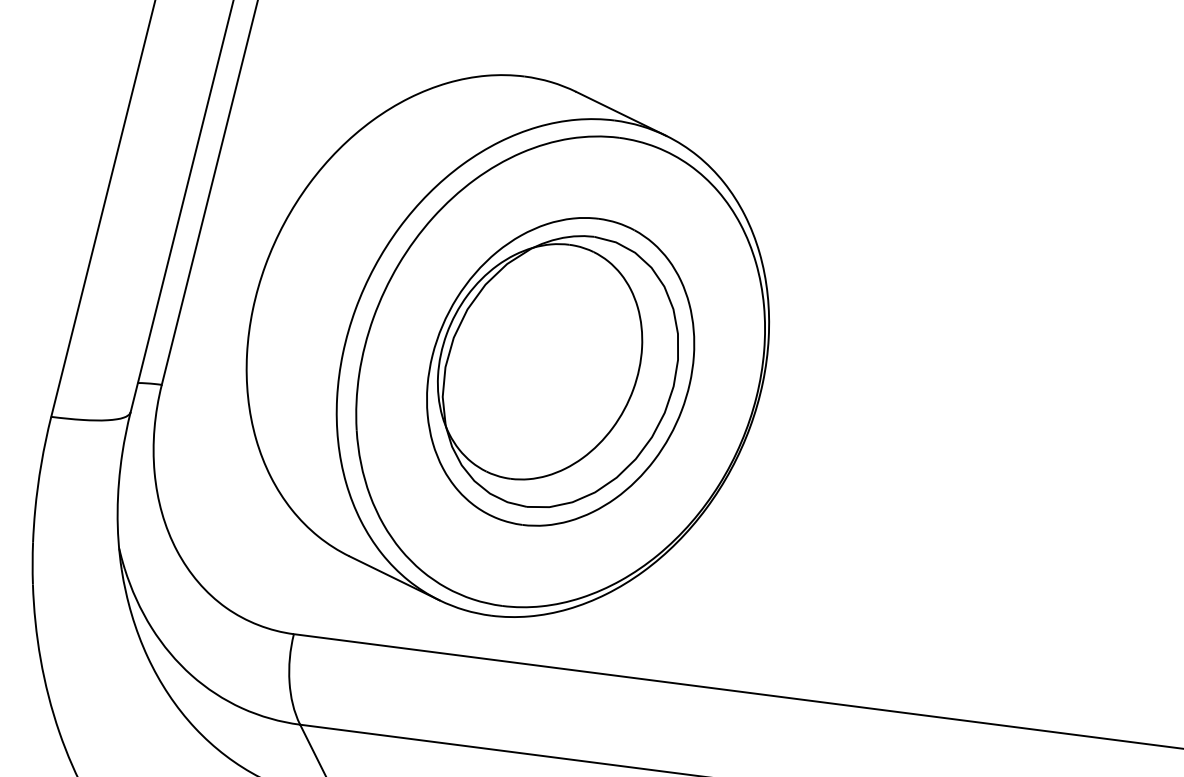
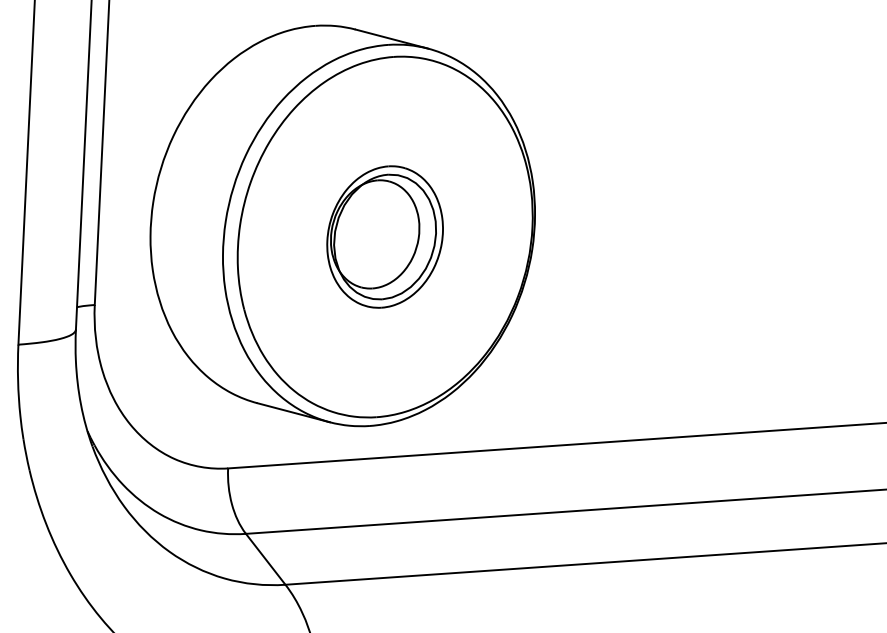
part: (559, 370) -> (384, 236), size x0.6

